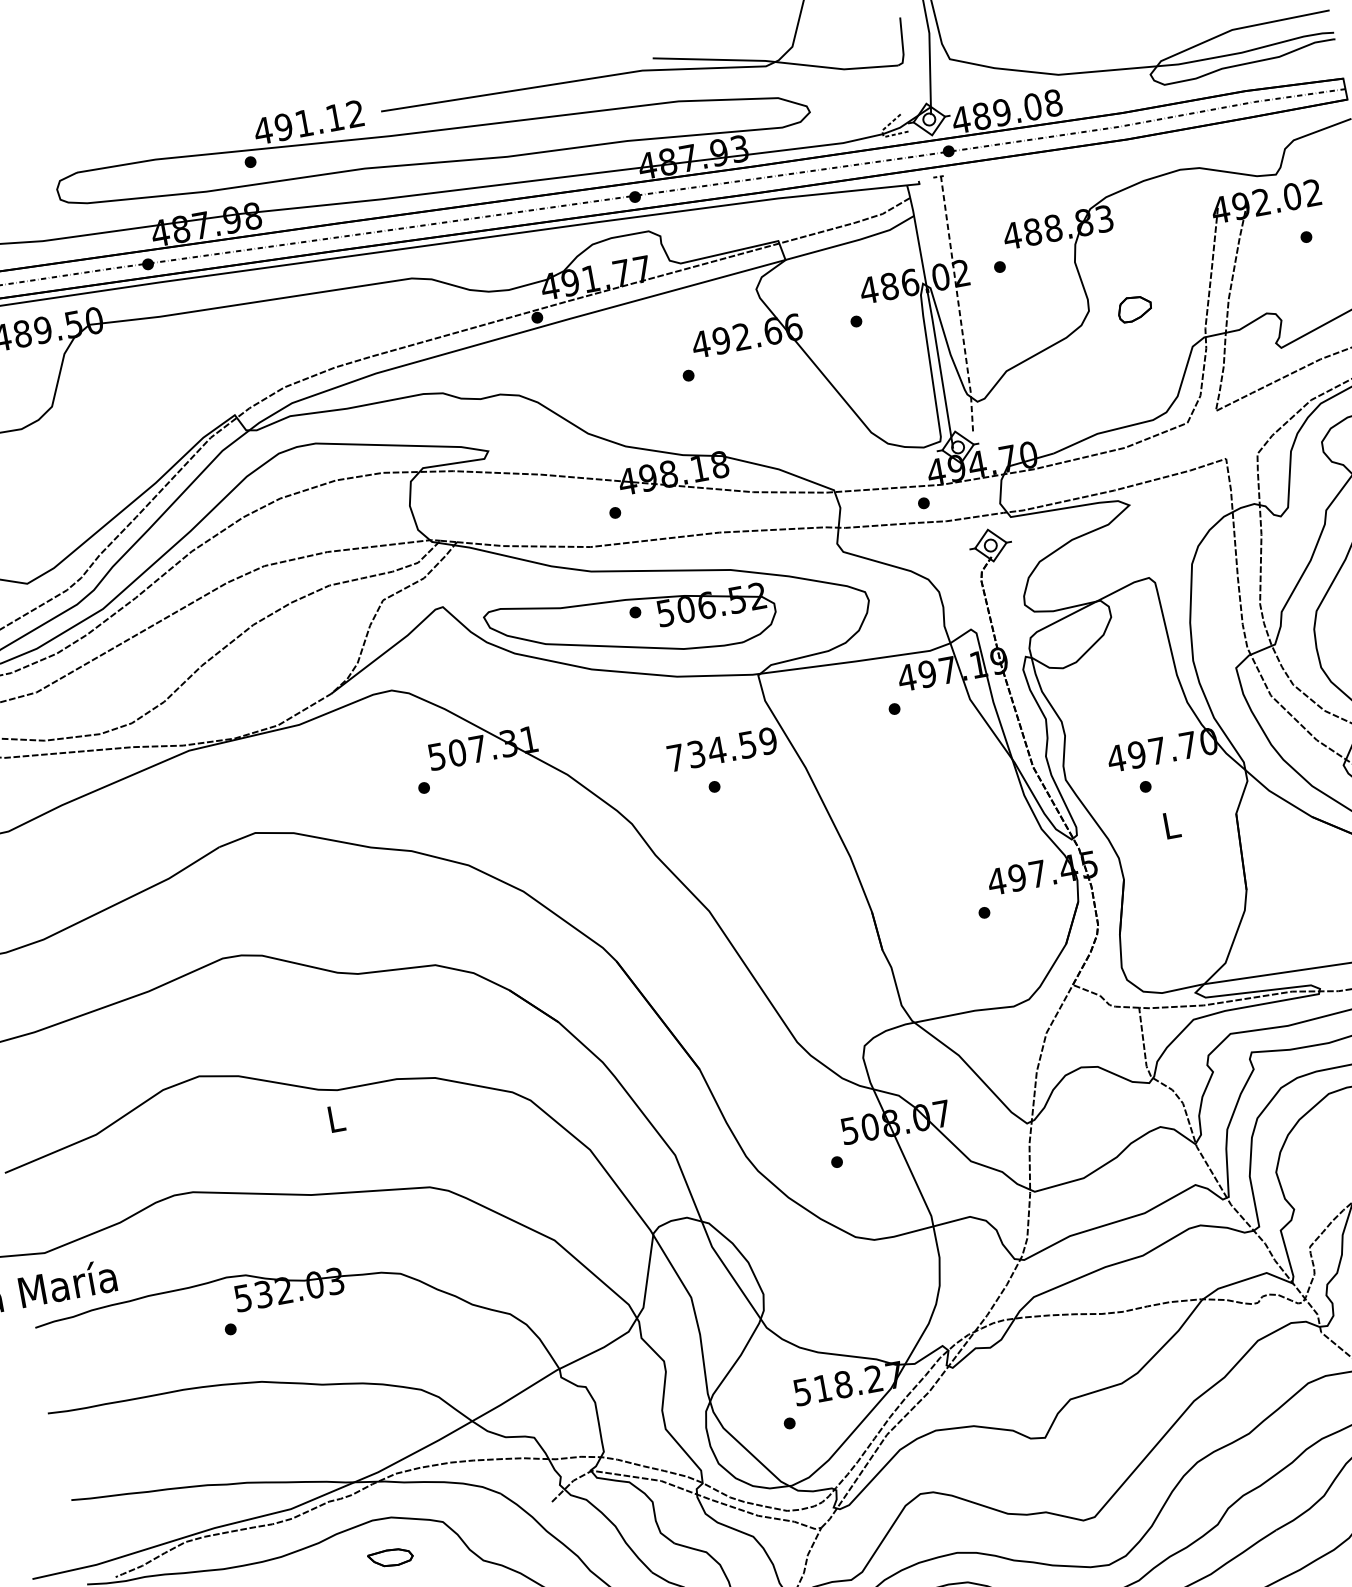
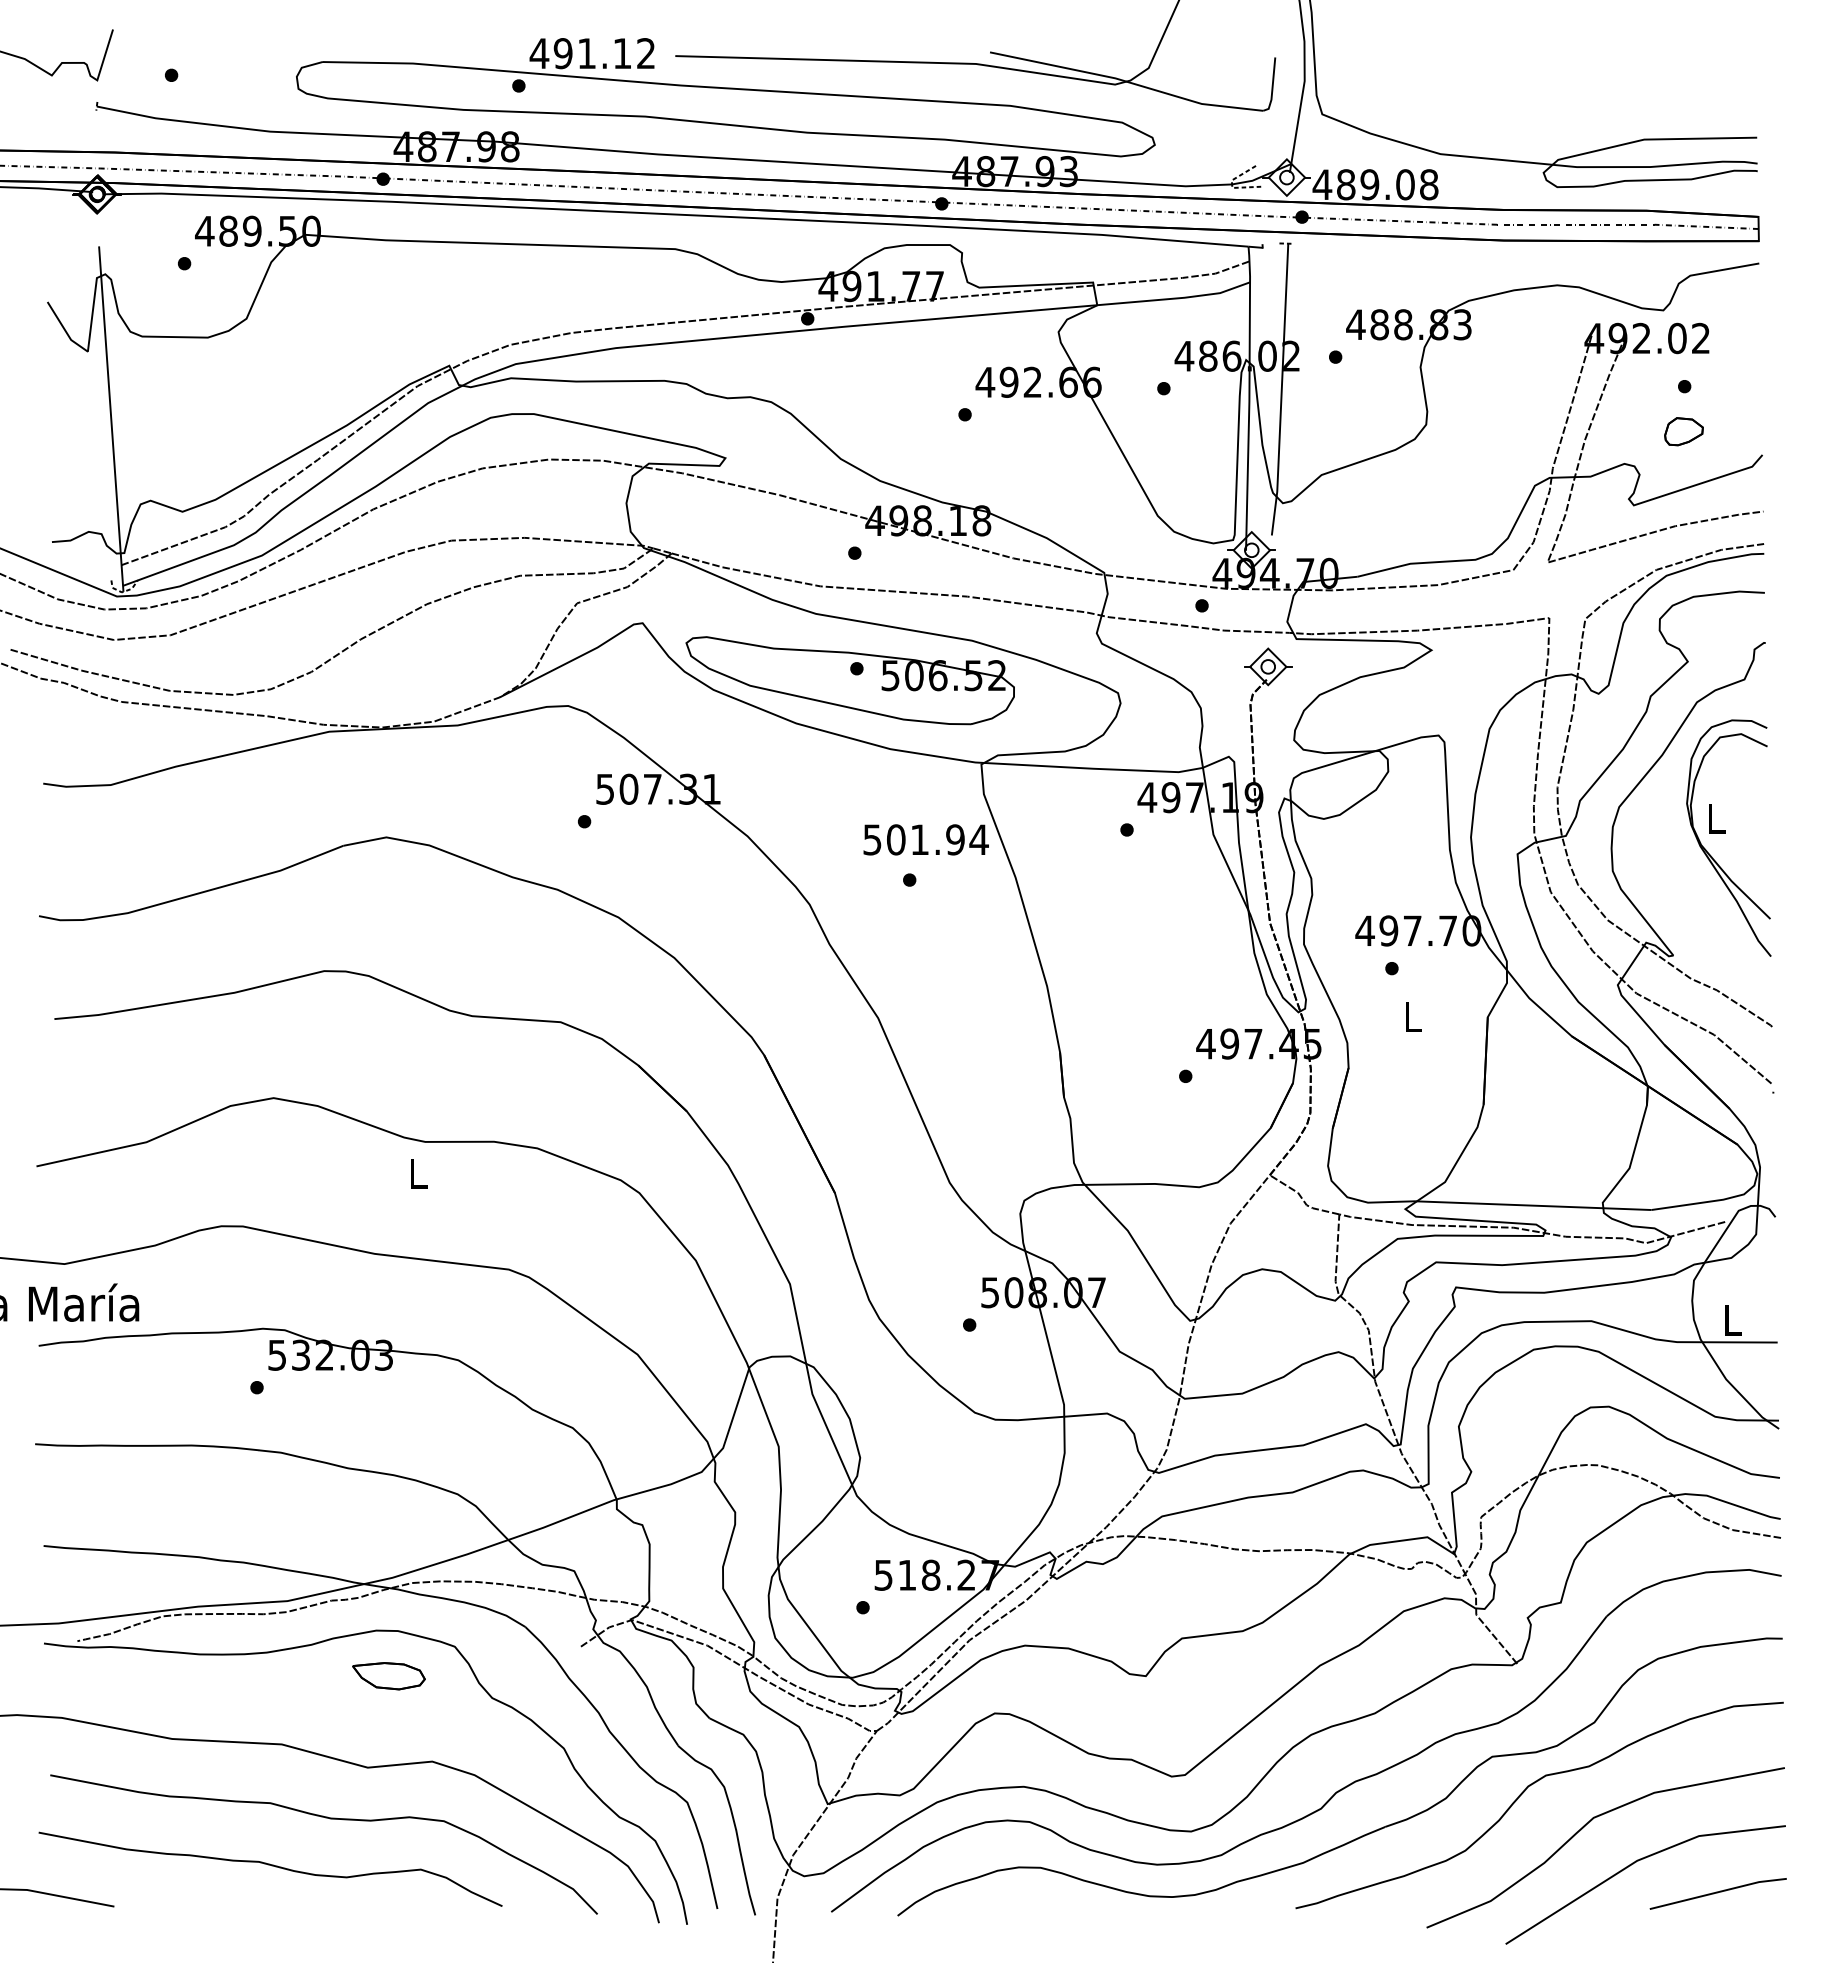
line: (958, 304) -> (1281, 390), dashed -> solid
part: (1134, 308) -> (1683, 431), moved
text: (721, 749) -> (925, 839), 734.59 -> 501.94
part: (390, 1558) -> (388, 1676), size x1.43

